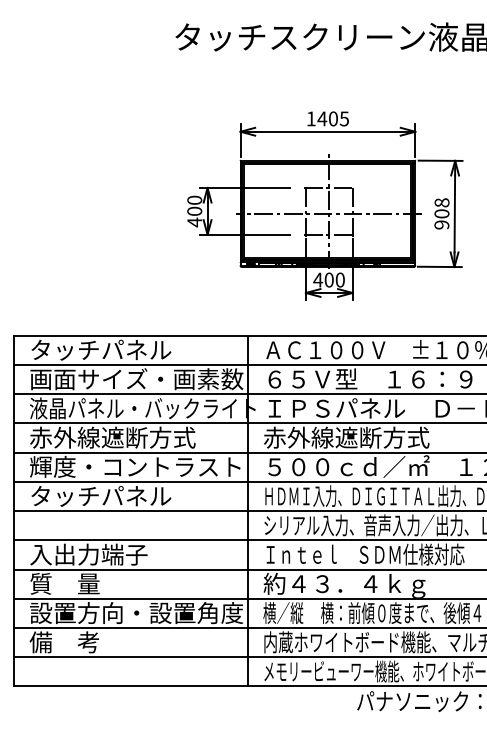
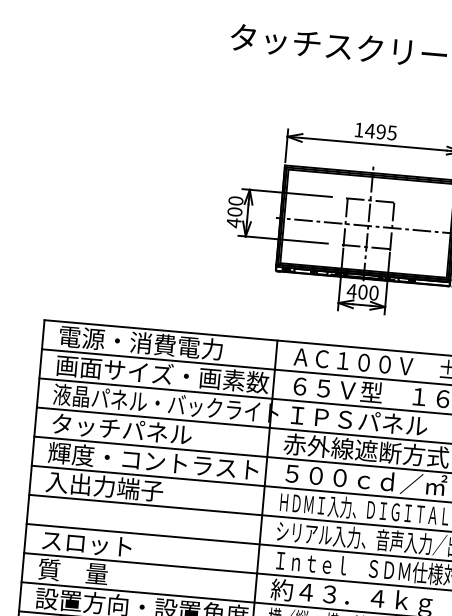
text: (332, 118) -> (380, 131), 1405 -> 1495
text: (112, 349) -> (141, 342), タッチパネル -> 電源・消費電力
text: (112, 437) -> (133, 430), 赤外線遮断方式 -> タッチパネル
text: (100, 496) -> (116, 487), タッチパネル -> 入出力端子
text: (88, 554) -> (99, 544), 入出力端子 -> スロット

